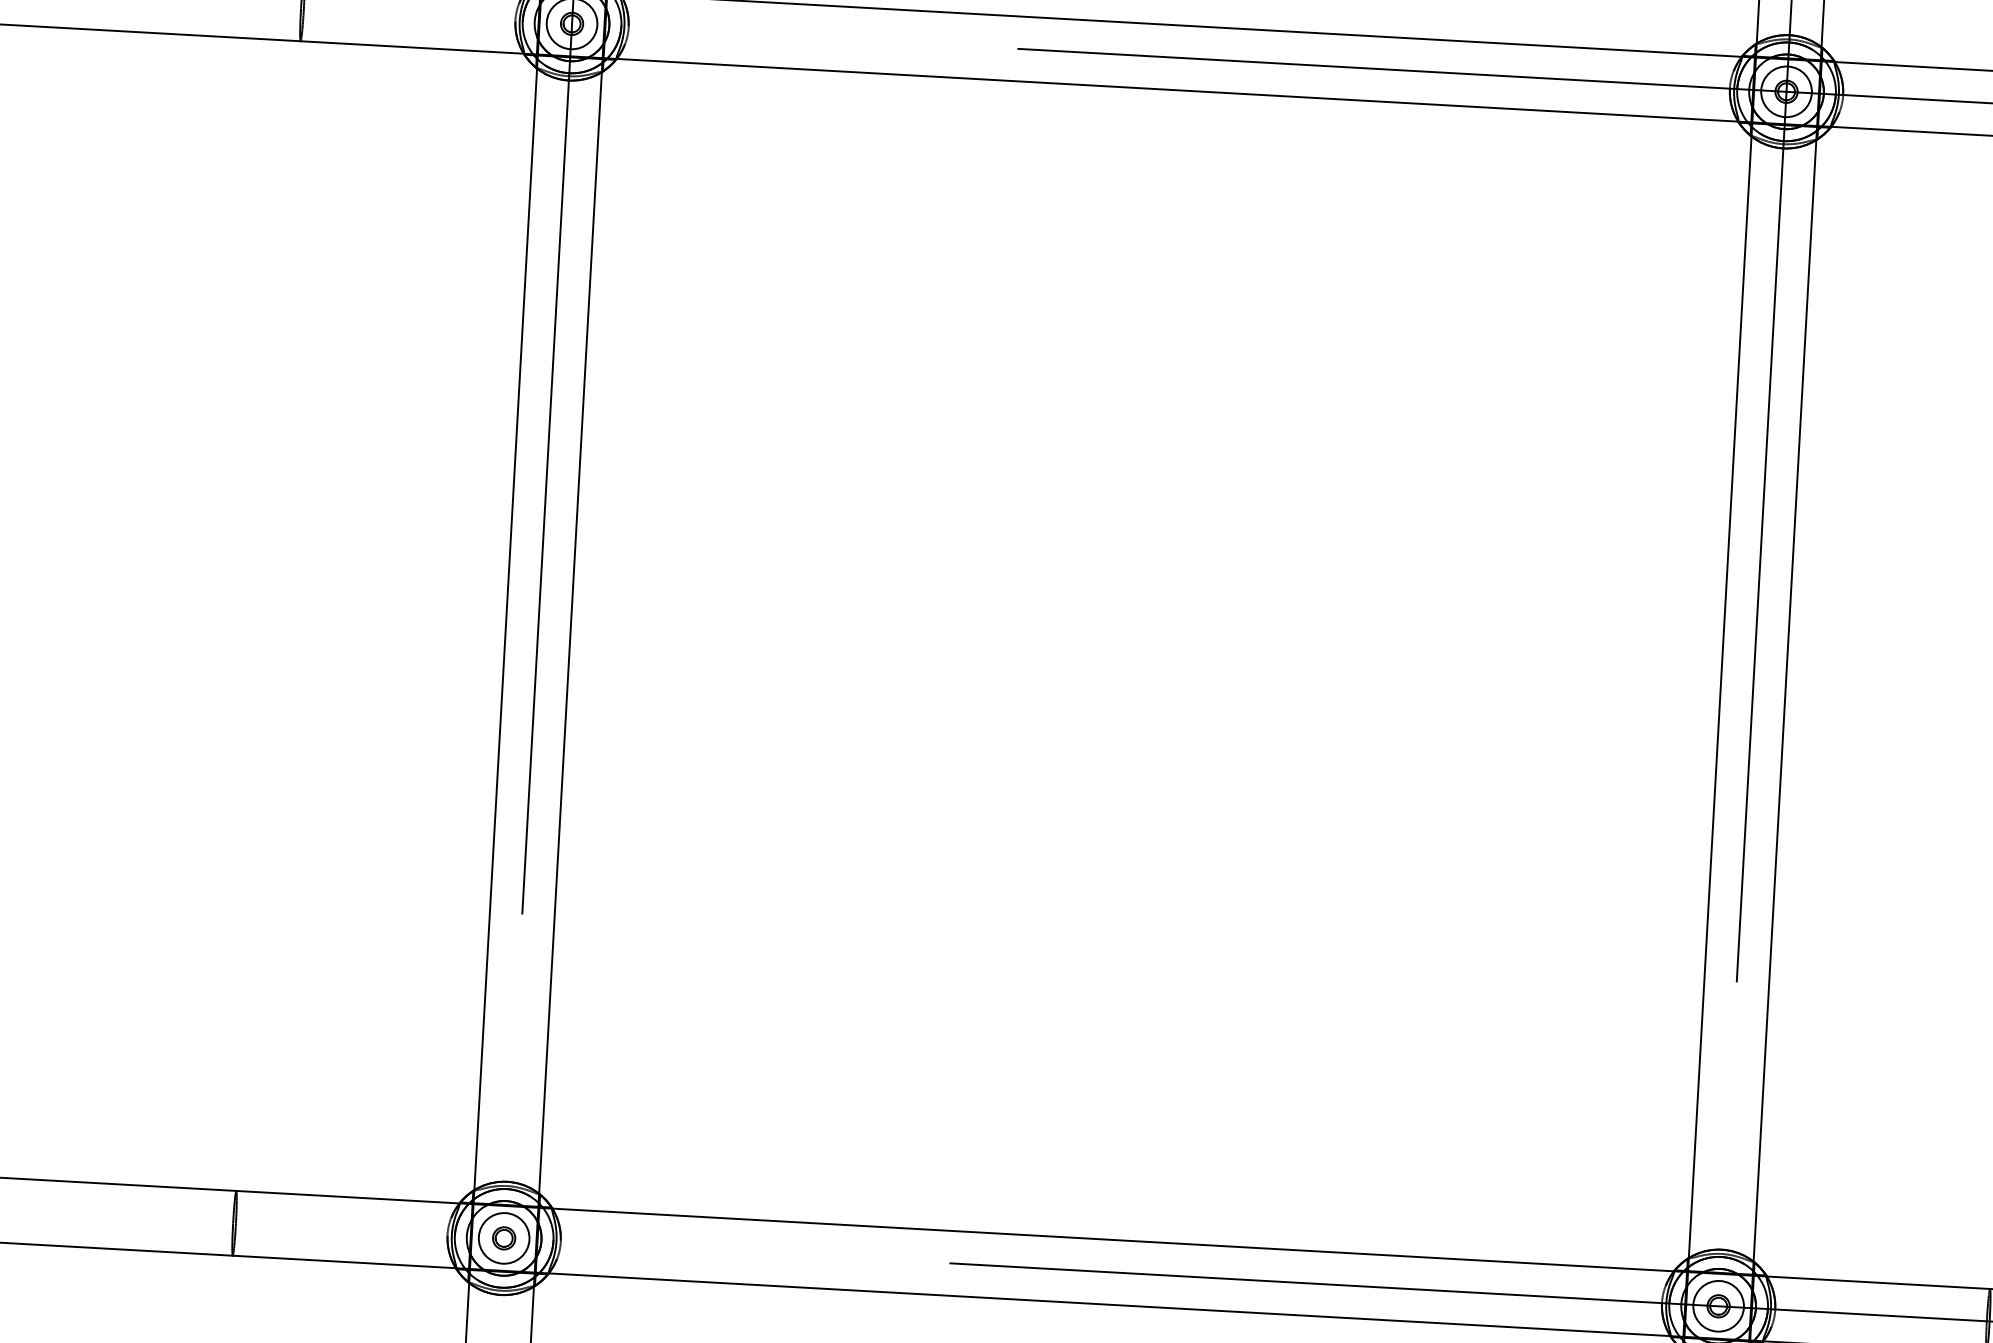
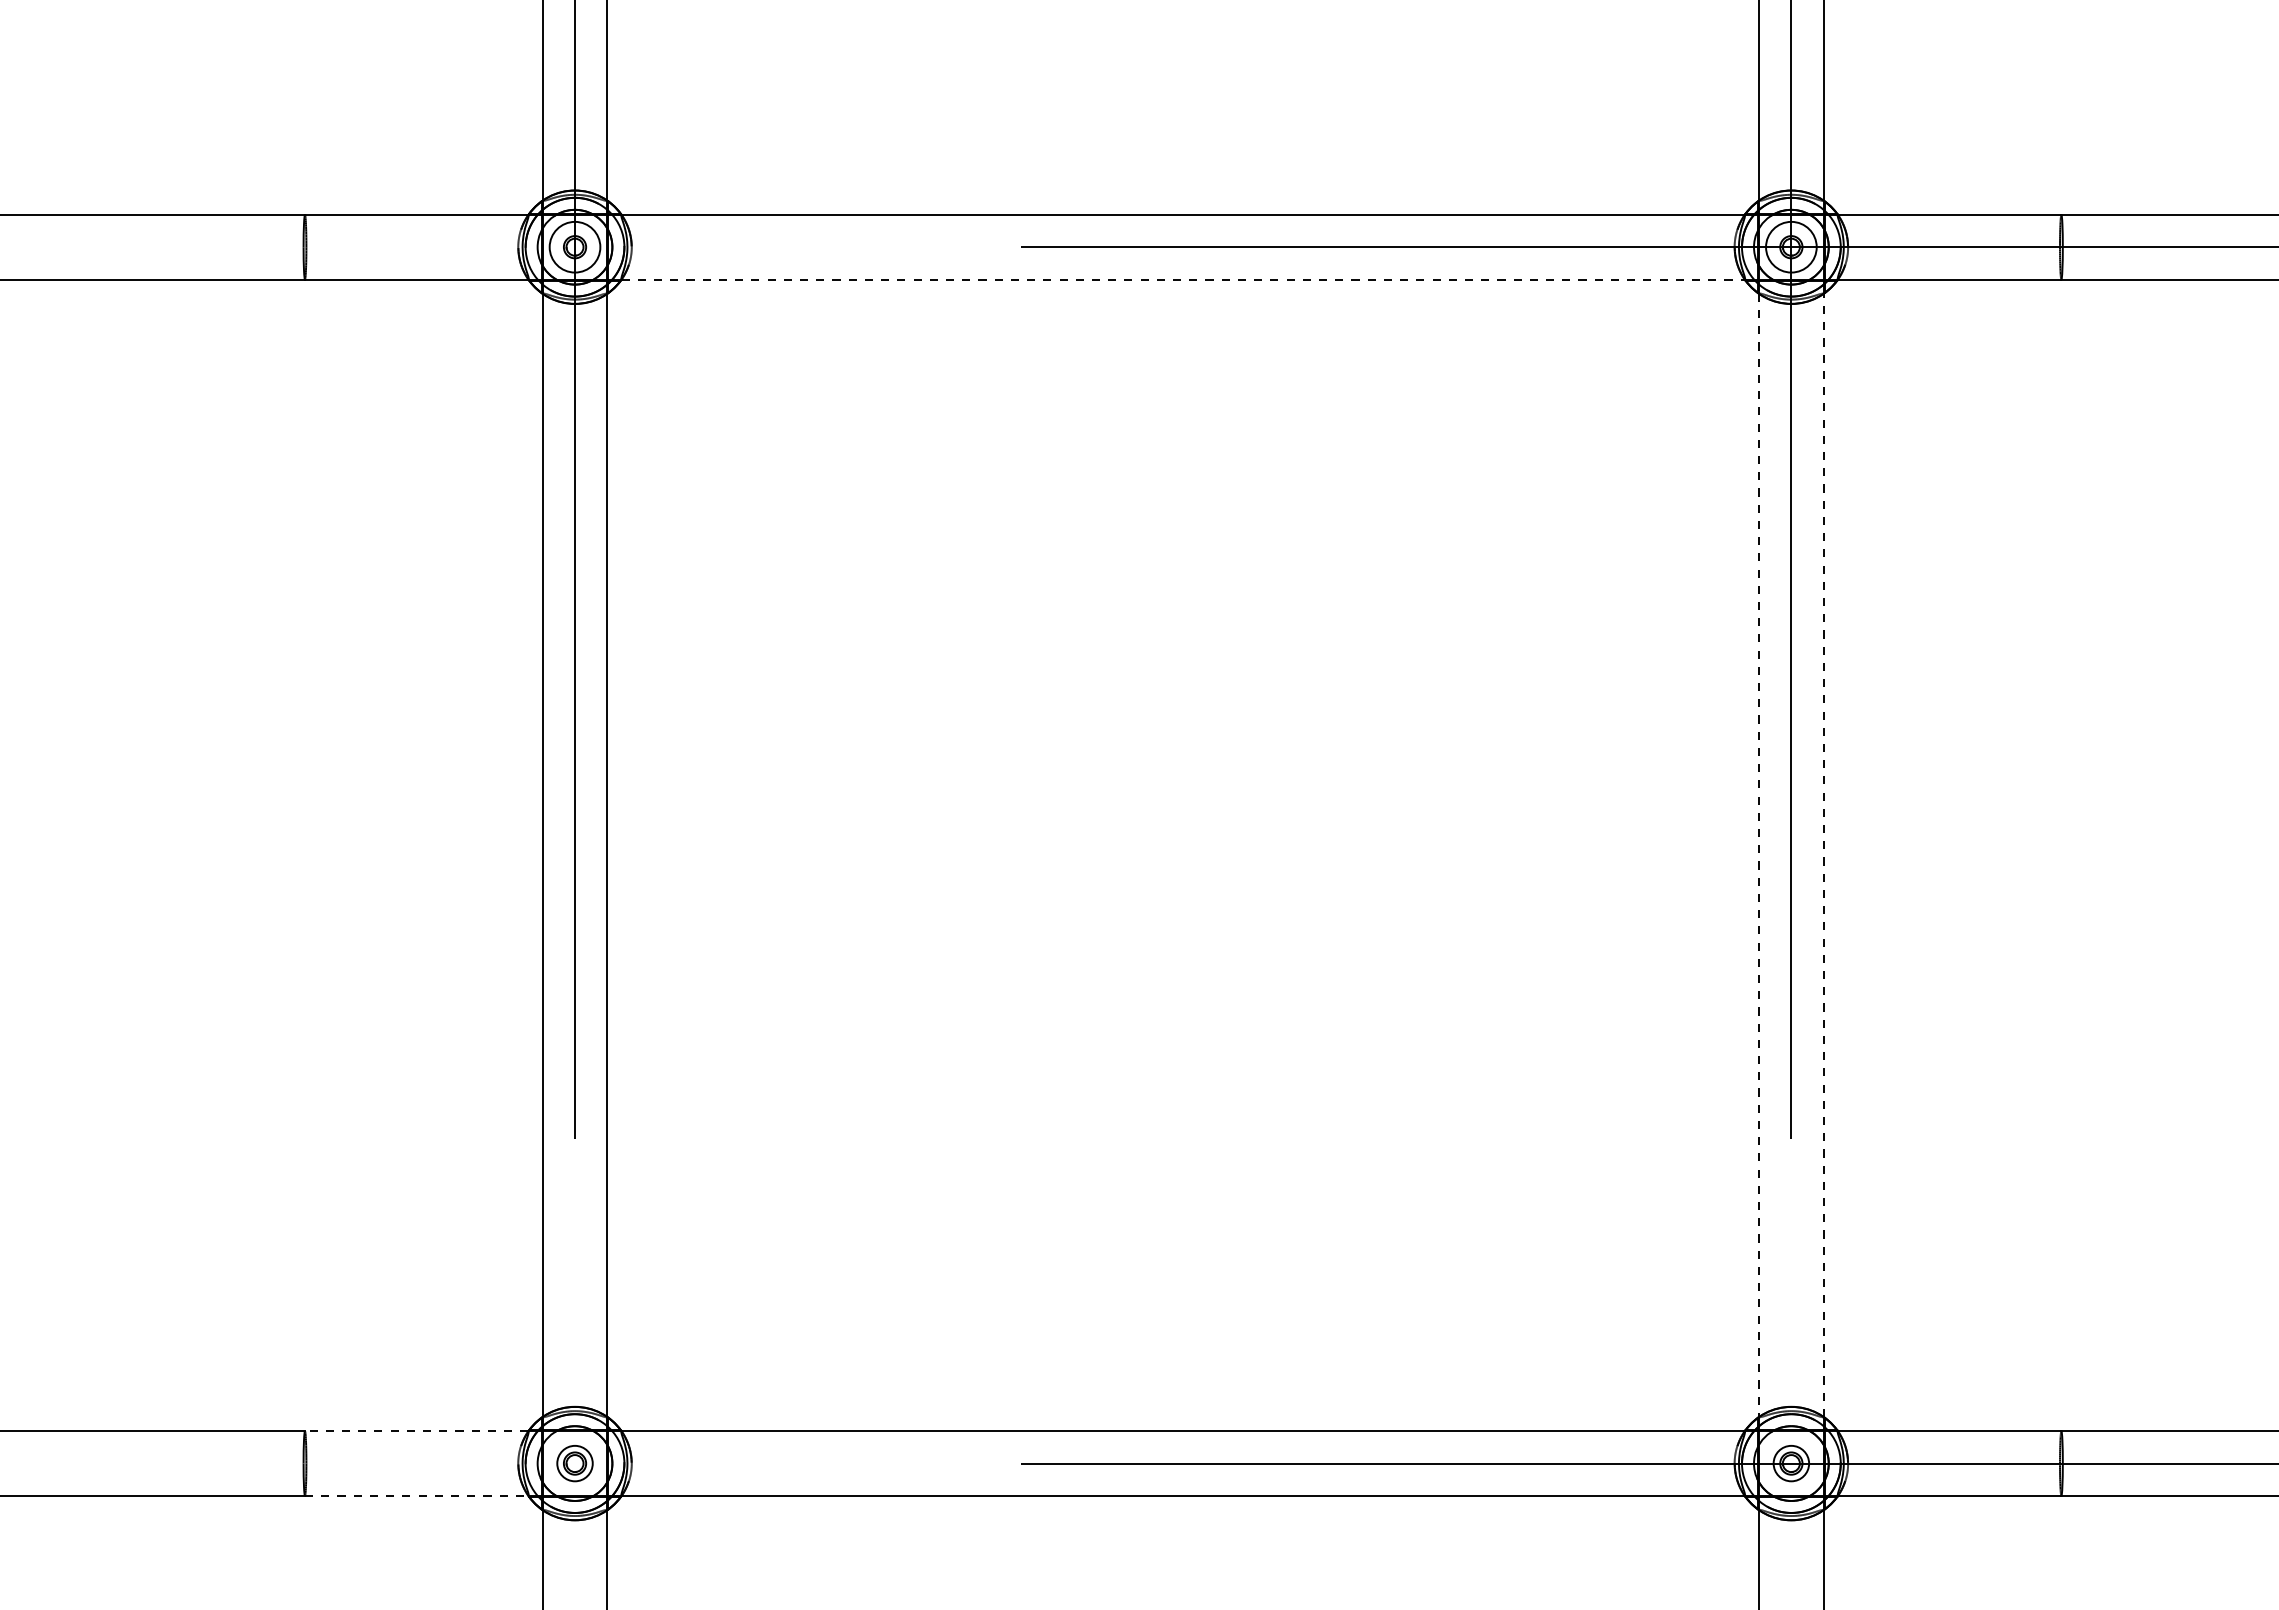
line: (1177, 90) -> (1183, 279), solid -> dashed
line: (1719, 697) -> (1758, 855), solid -> dashed
line: (1784, 700) -> (1823, 855), solid -> dashed
line: (347, 1197) -> (416, 1431), solid -> dashed
circle: (503, 1238) -> (574, 1463), size x0.7
line: (344, 1262) -> (416, 1496), solid -> dashed
circle: (1718, 1306) -> (1791, 1463), size x0.7

